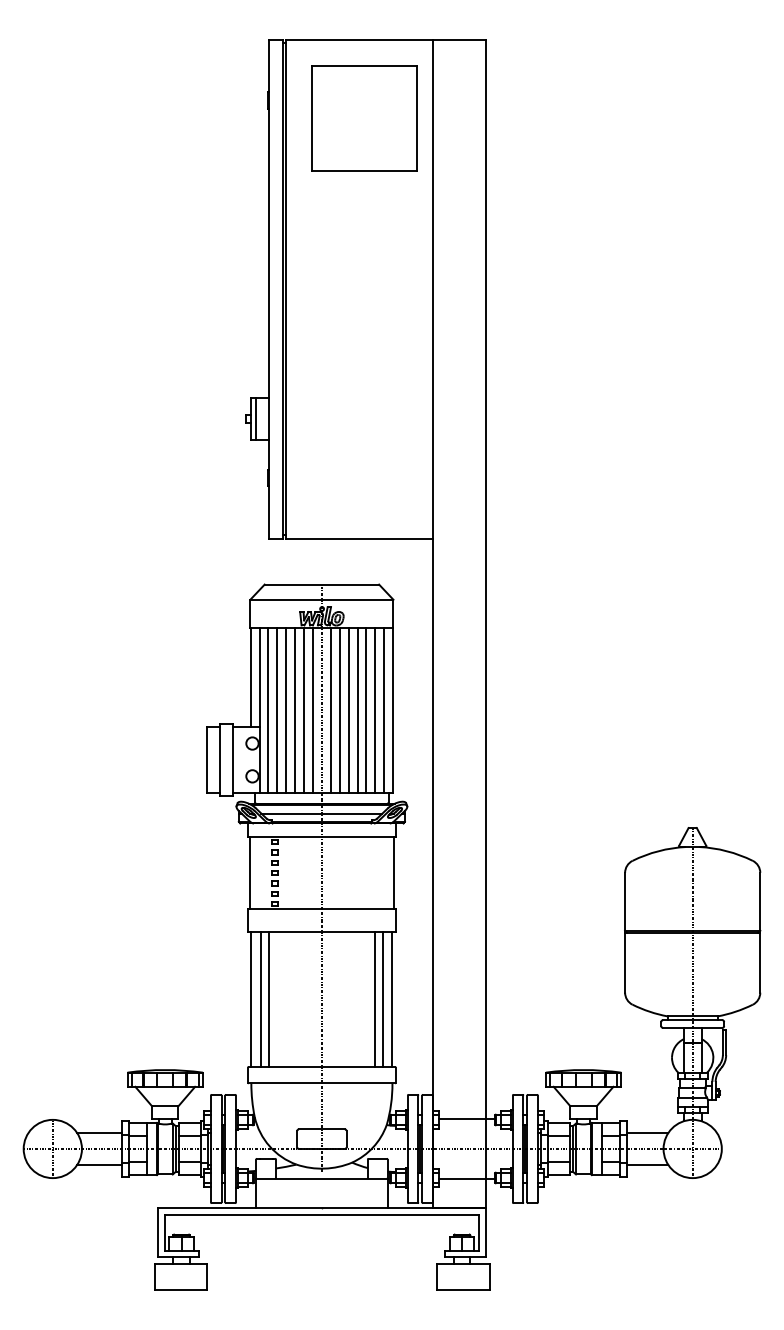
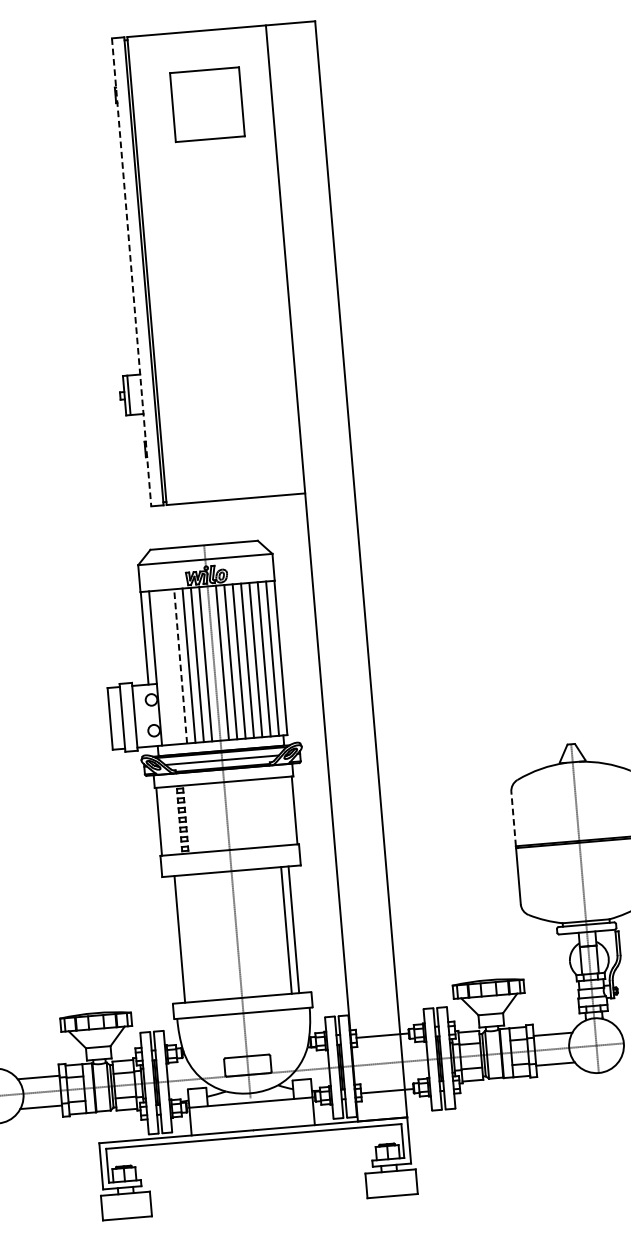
part: (364, 118) -> (207, 104), size x0.7
line: (269, 289) -> (131, 272), solid -> dashed
line: (268, 710) -> (163, 667), removed
line: (277, 710) -> (172, 666), removed
line: (286, 710) -> (180, 666), solid -> dashed
line: (625, 901) -> (513, 818), solid -> dashed
line: (251, 998) -> (170, 939), removed
line: (269, 998) -> (187, 937), removed
line: (392, 998) -> (303, 928), removed

